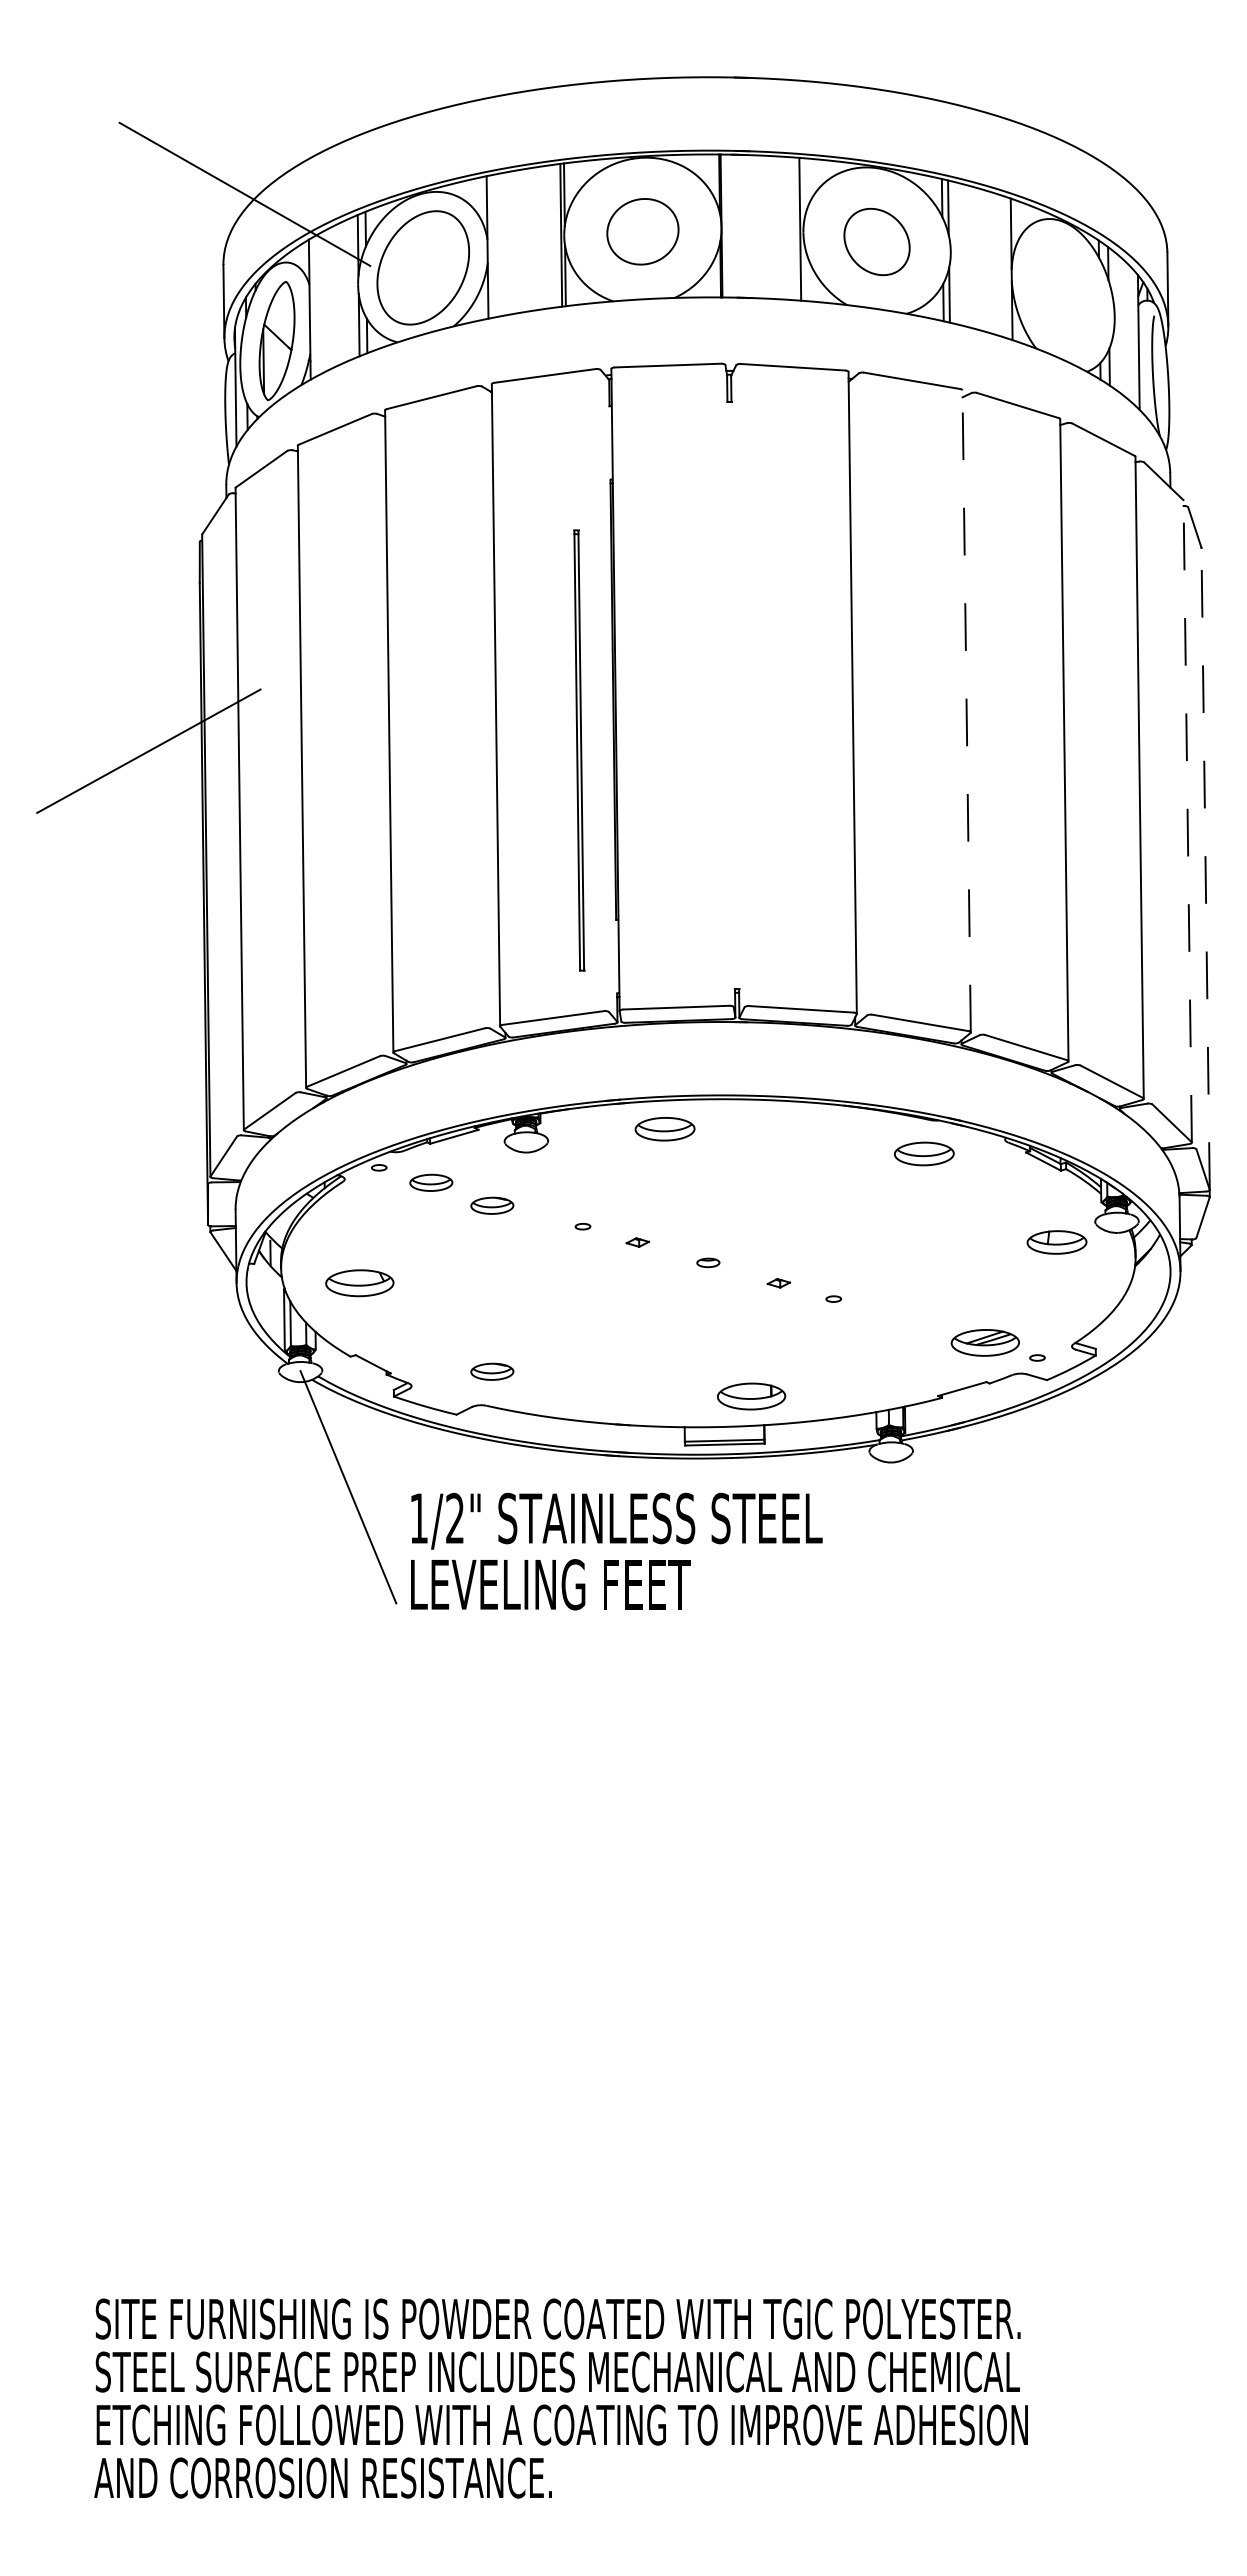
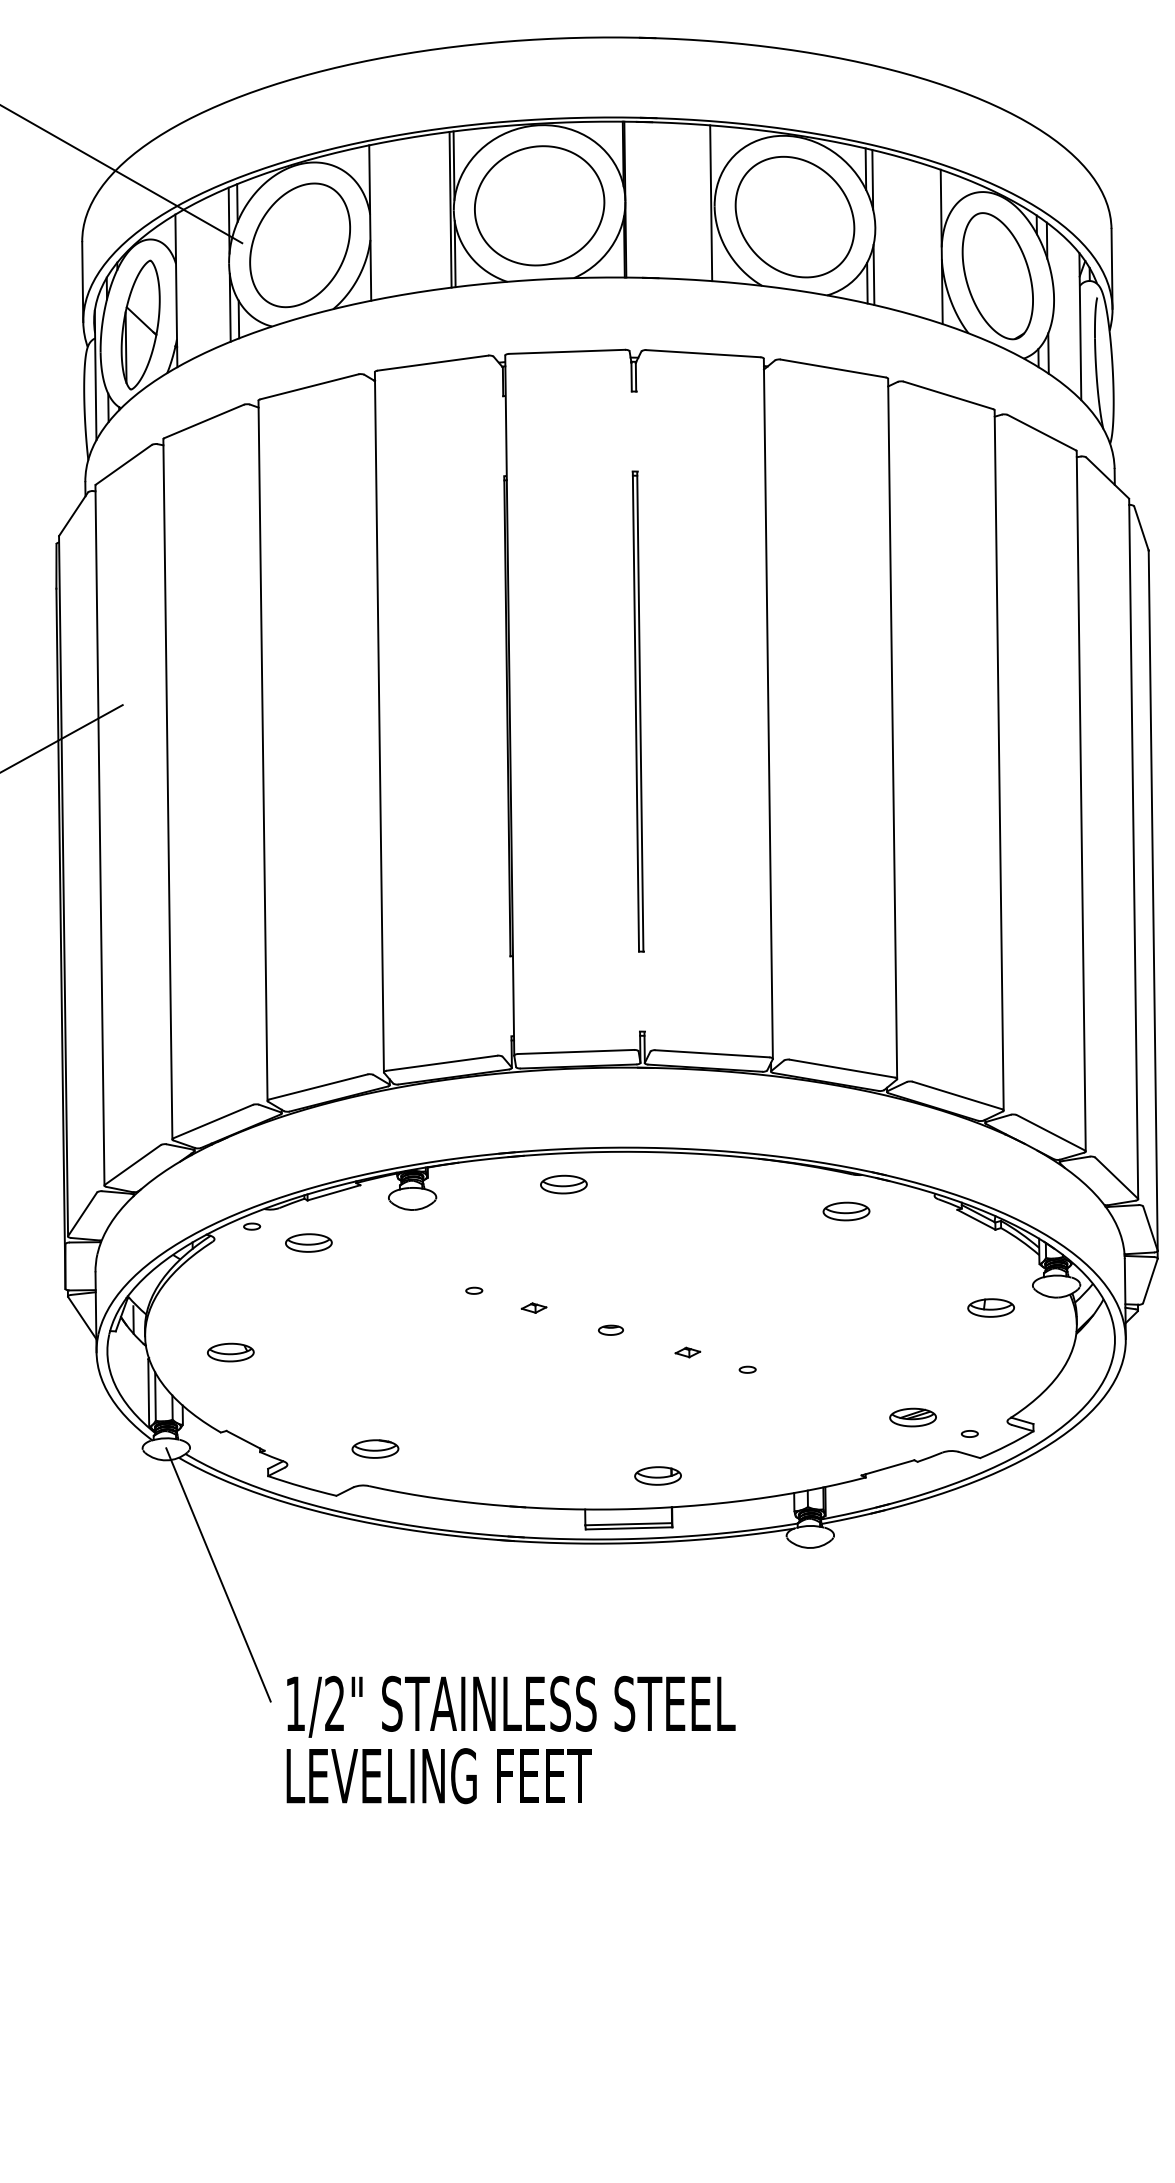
part: (642, 231) -> (539, 205), size x1.67
part: (876, 241) -> (794, 216), size x1.67
part: (1063, 295) -> (998, 275), added
line: (966, 710) -> (892, 727), dashed -> solid
part: (579, 750) -> (638, 711), moved
line: (1187, 821) -> (1133, 848), dashed -> solid
line: (1205, 868) -> (1153, 900), dashed -> solid
part: (665, 1129) -> (564, 1184), size x0.71
part: (924, 1153) -> (846, 1211), size x0.71
part: (492, 1205) -> (375, 1267), removed
part: (1056, 1242) -> (990, 1308), size x0.71
part: (359, 1283) -> (230, 1352), size x0.62
part: (985, 1342) -> (913, 1417), size x0.62
part: (751, 1396) -> (658, 1475), size x0.62
text: (616, 1551) -> (510, 1739), moved

